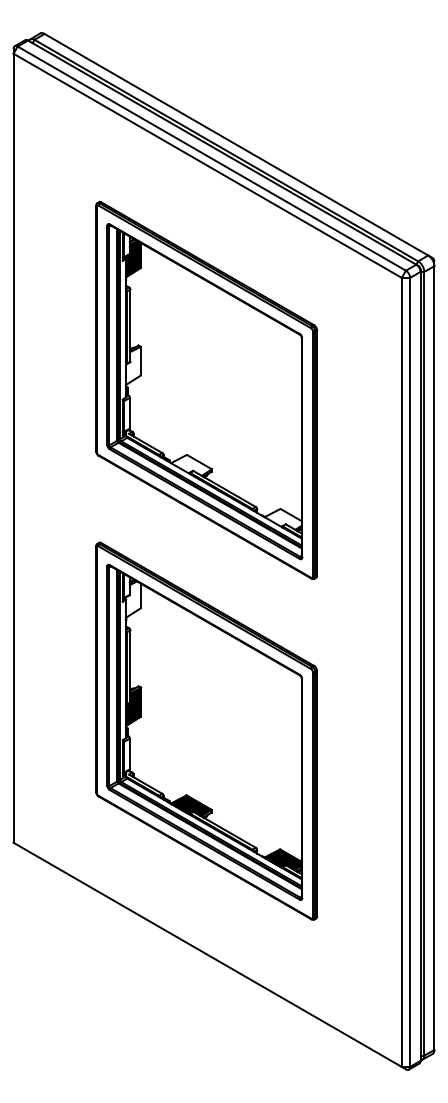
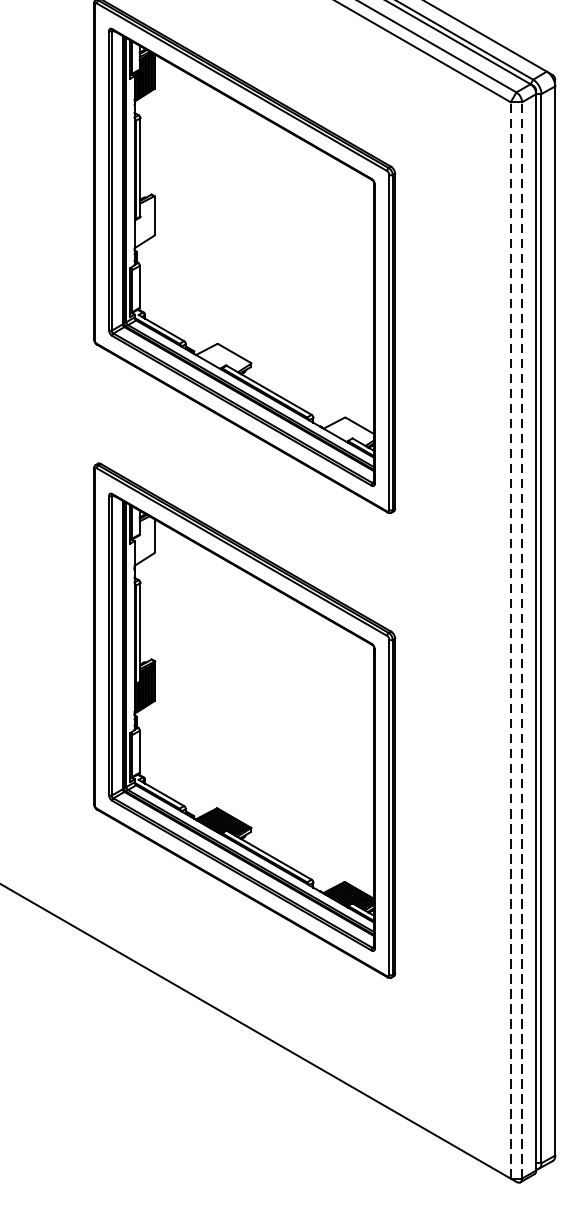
line: (401, 672) -> (510, 640), solid -> dashed
line: (410, 672) -> (522, 640), solid -> dashed

